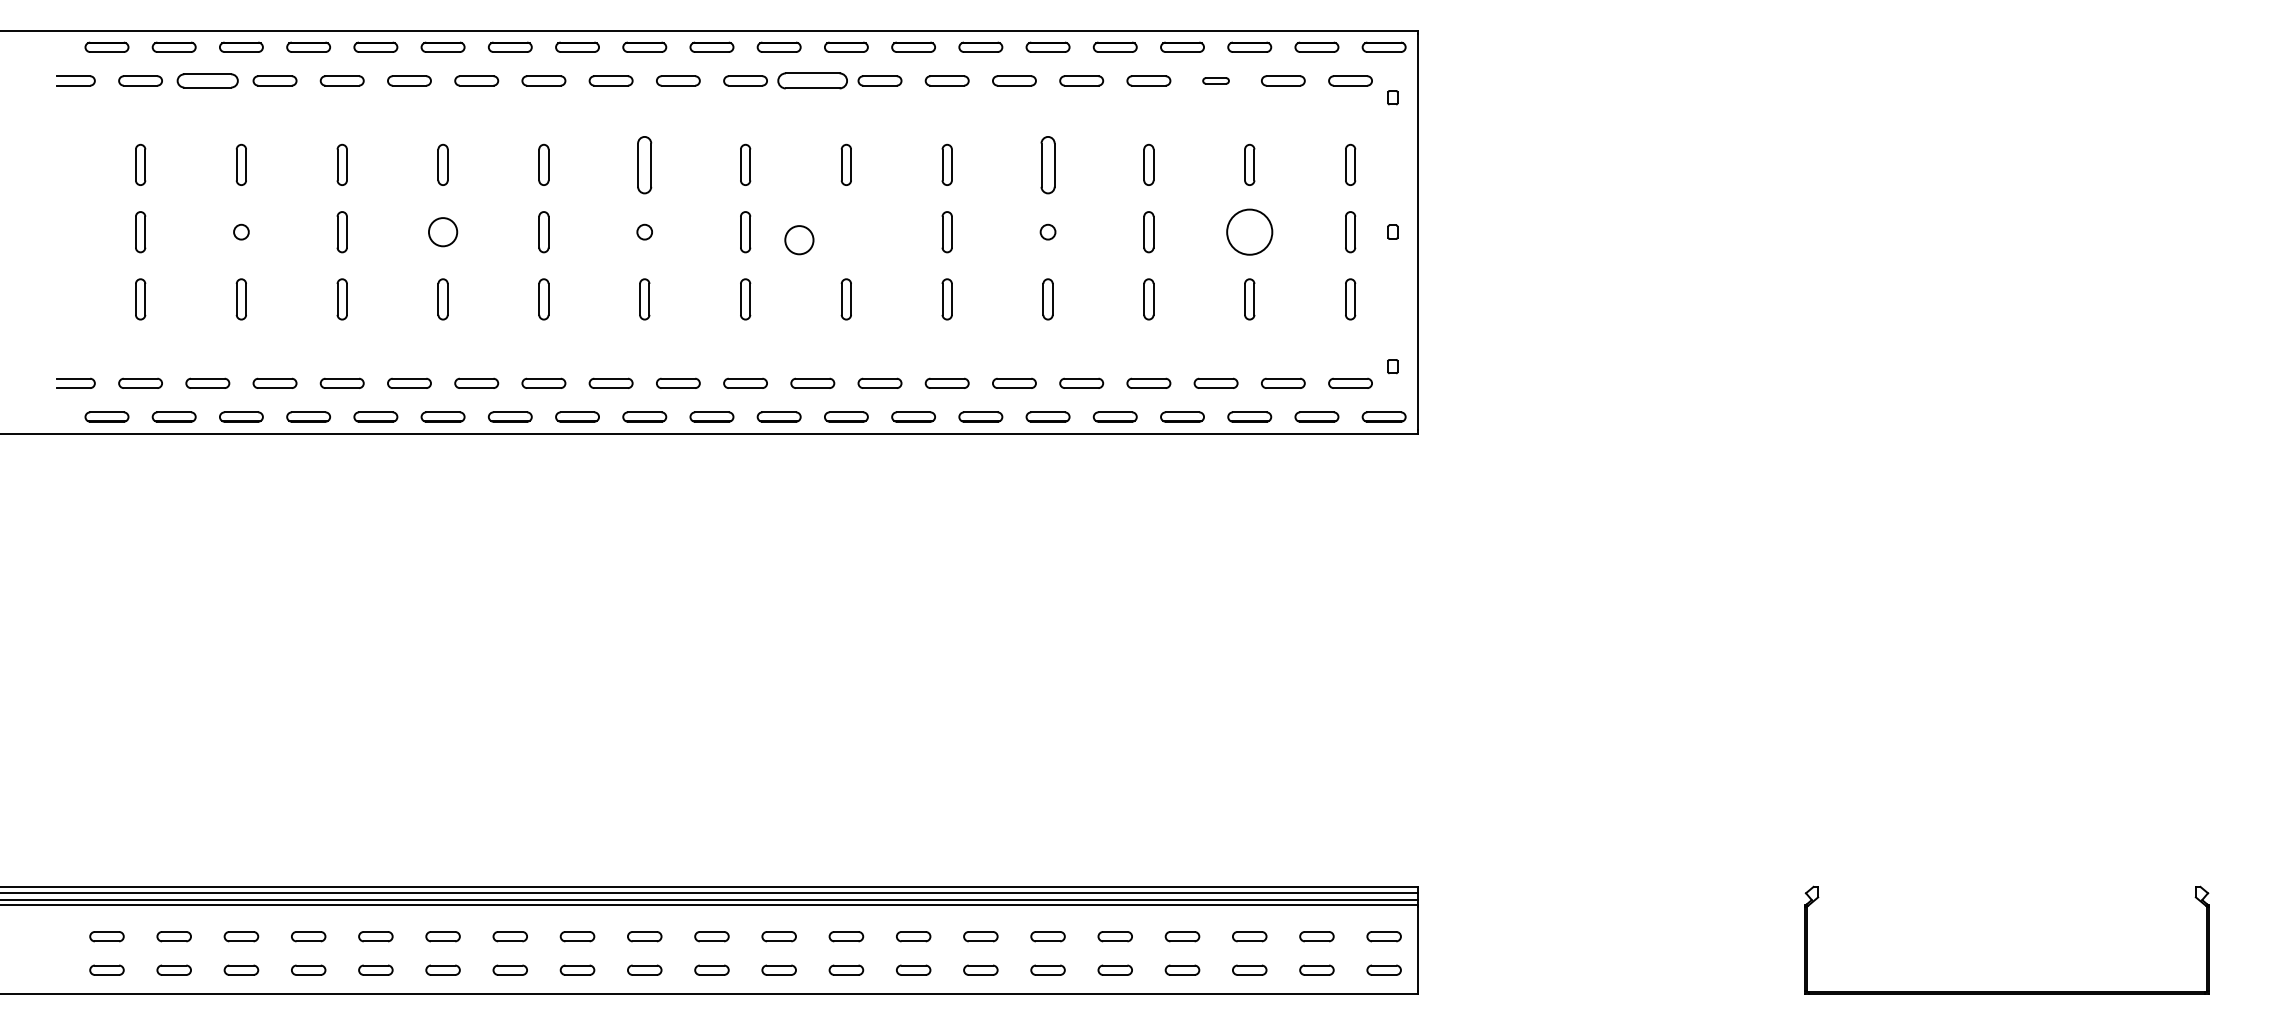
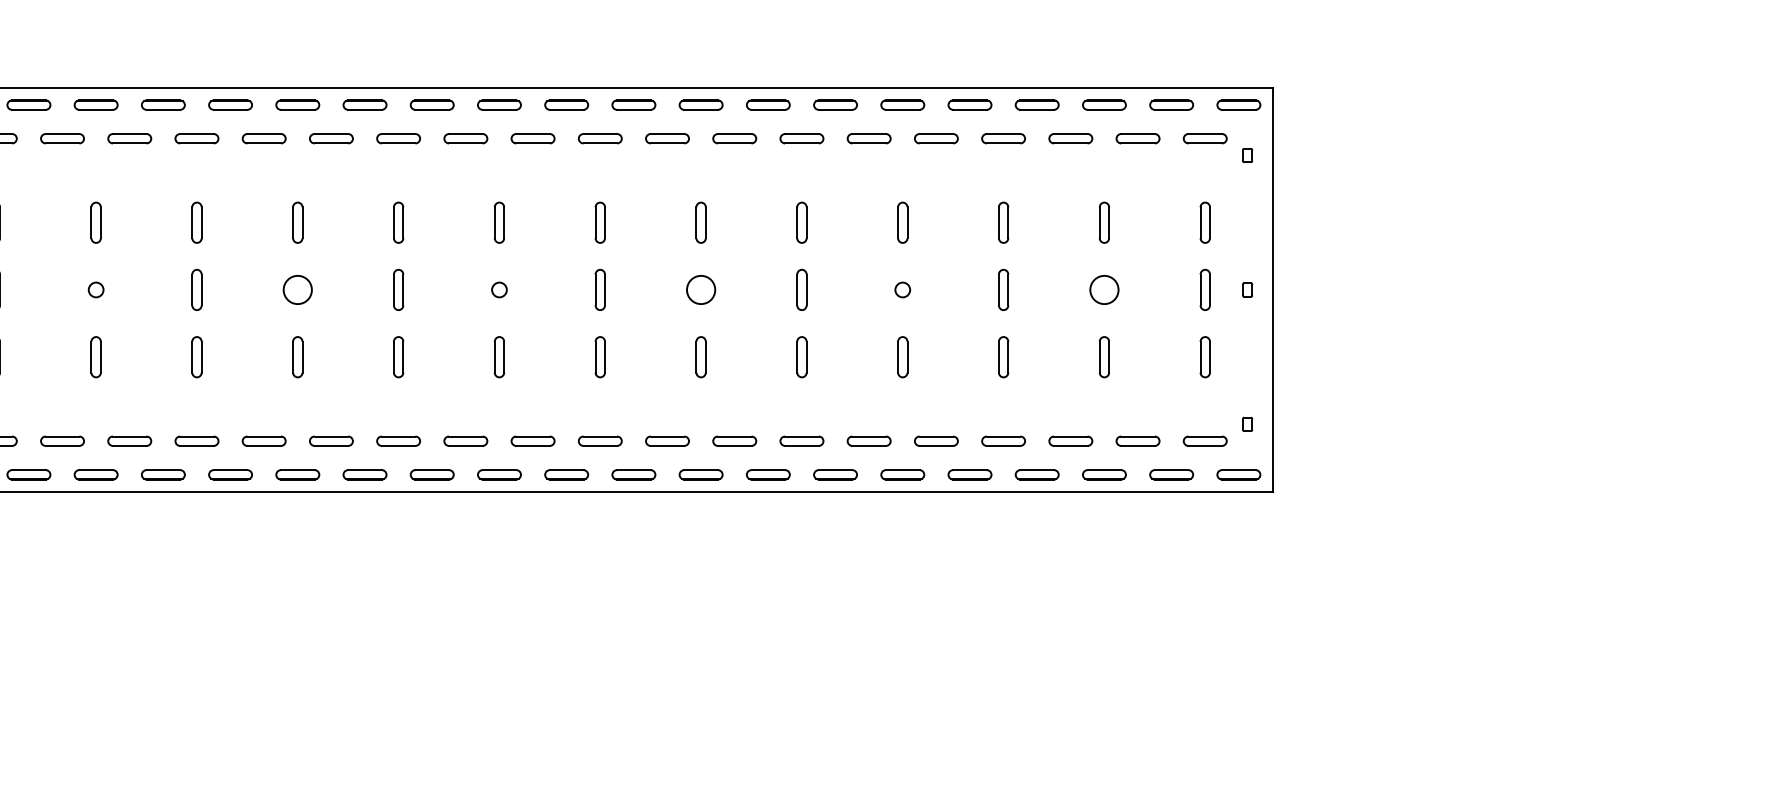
part: (207, 80) -> (62, 138), size x0.71
part: (812, 80) -> (667, 138), size x0.62
part: (1215, 80) -> (1070, 138), size x1.67
part: (644, 164) -> (499, 222), size x0.71
part: (1047, 164) -> (902, 222), size x0.71
circle: (1249, 232) -> (1104, 290), size x0.62
circle: (799, 240) -> (701, 290), moved

